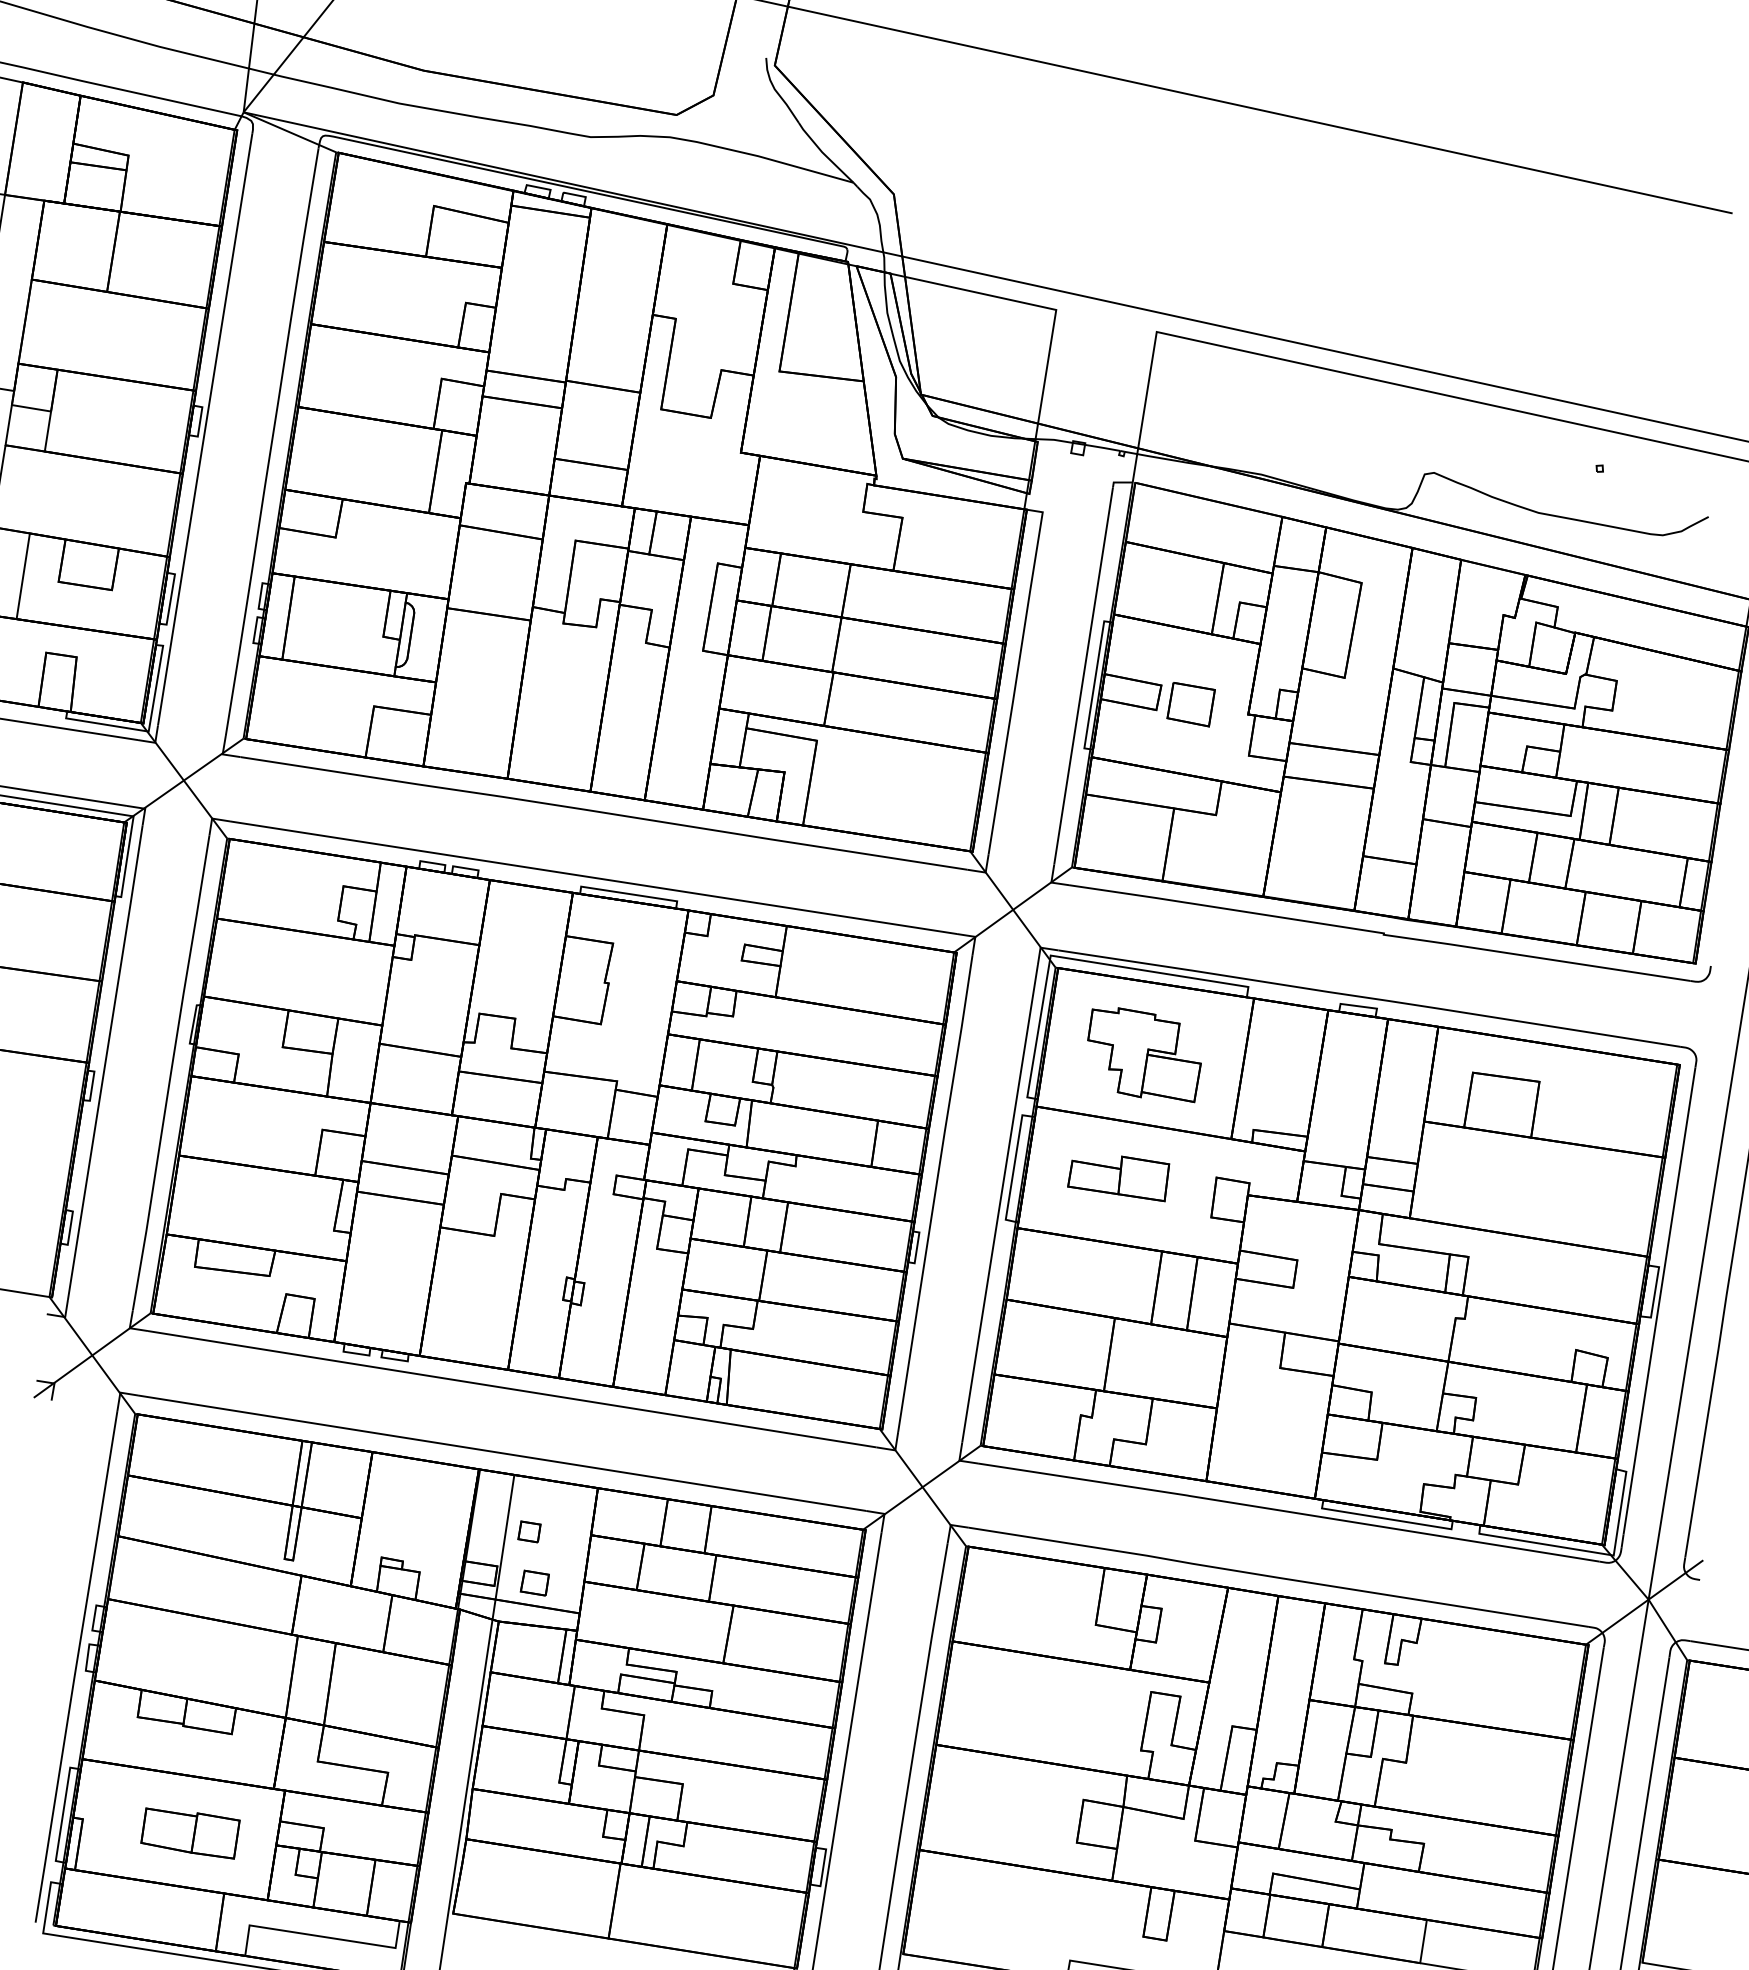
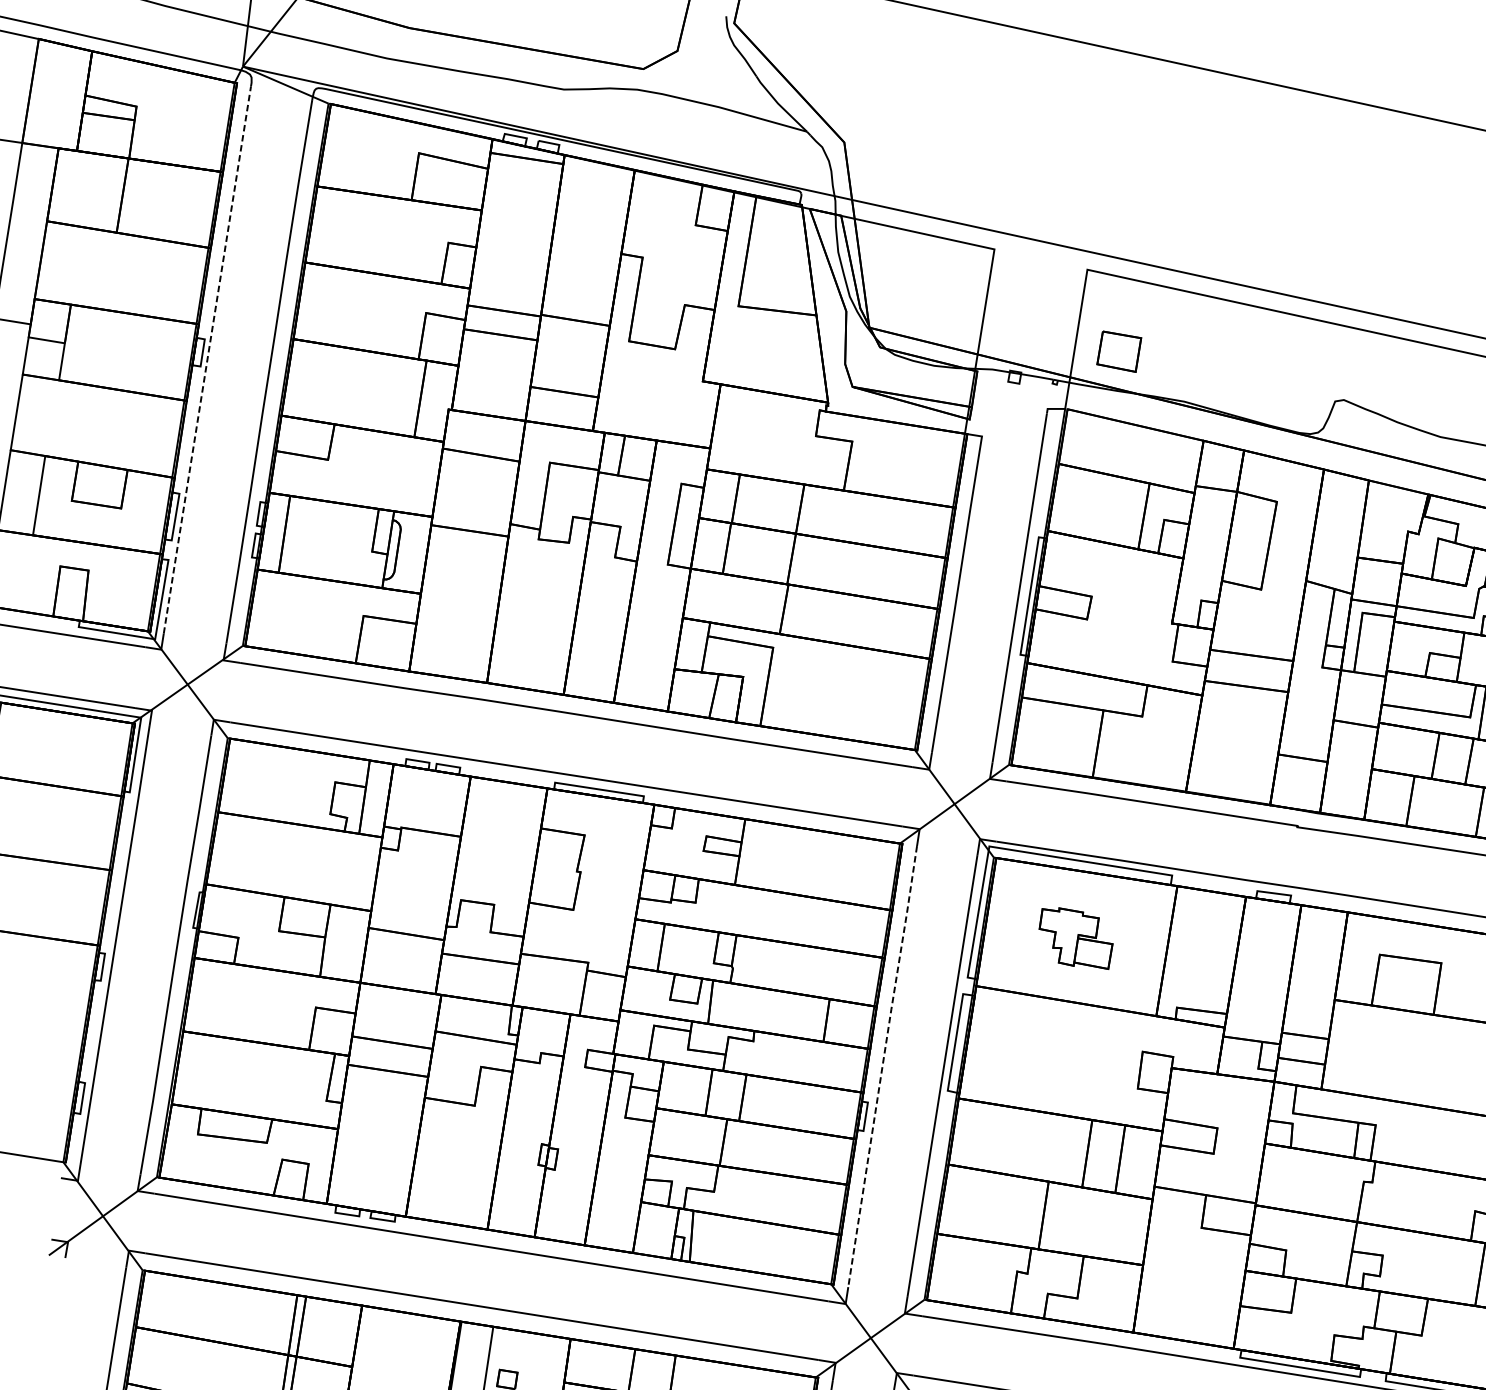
line: (205, 429) -> (207, 359), solid -> dashed
part: (1190, 704) -> (1118, 351), moved
part: (1144, 1055) -> (1076, 938), size x0.7
part: (1118, 1178) -> (1052, 1052), removed
line: (935, 1192) -> (882, 1065), solid -> dashed

